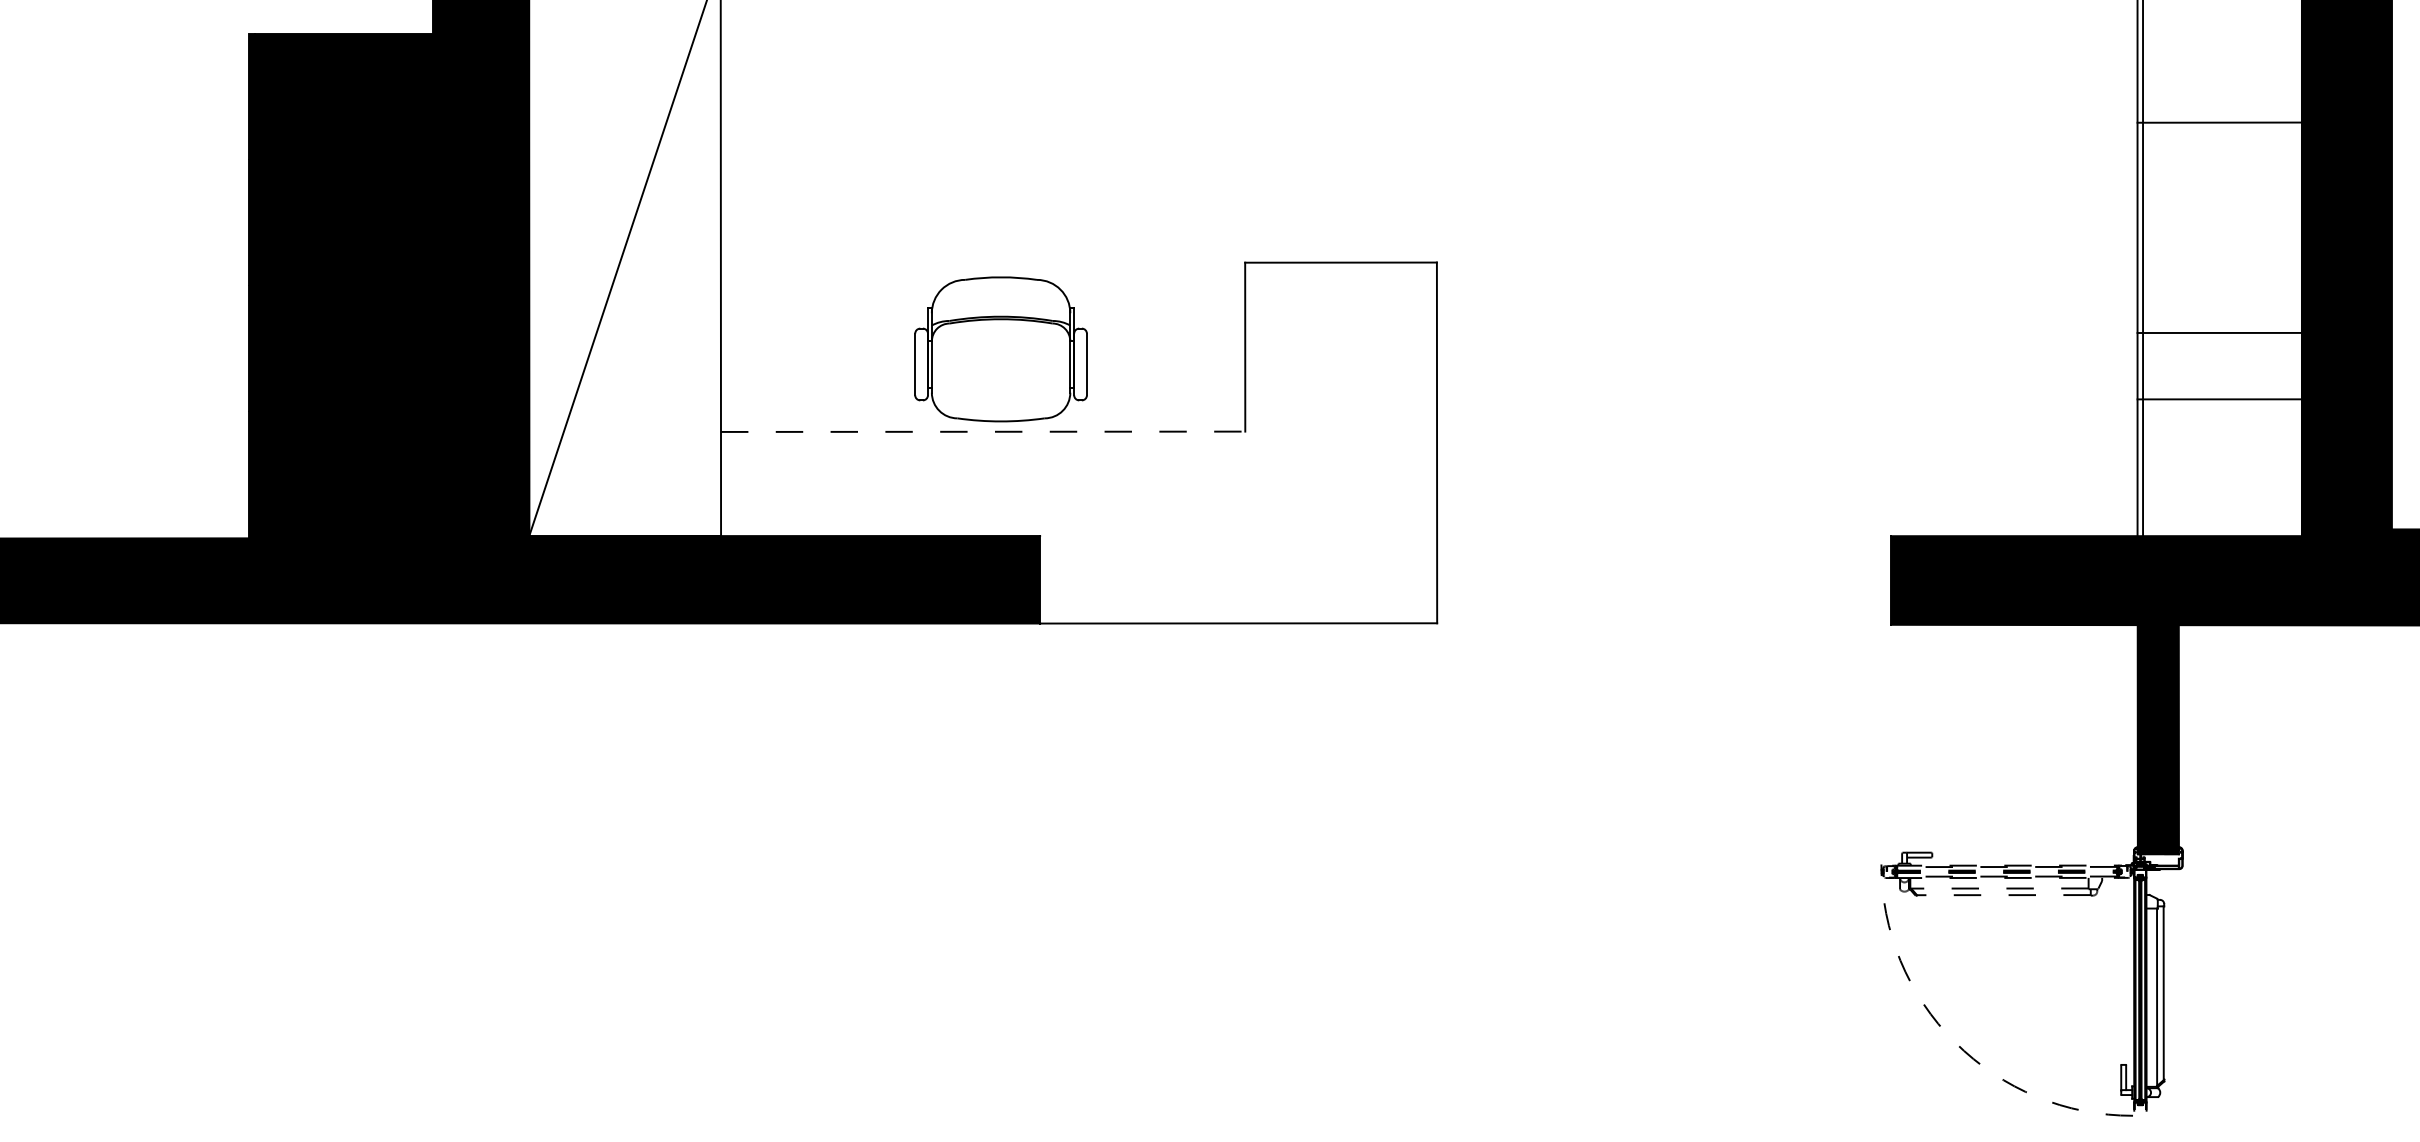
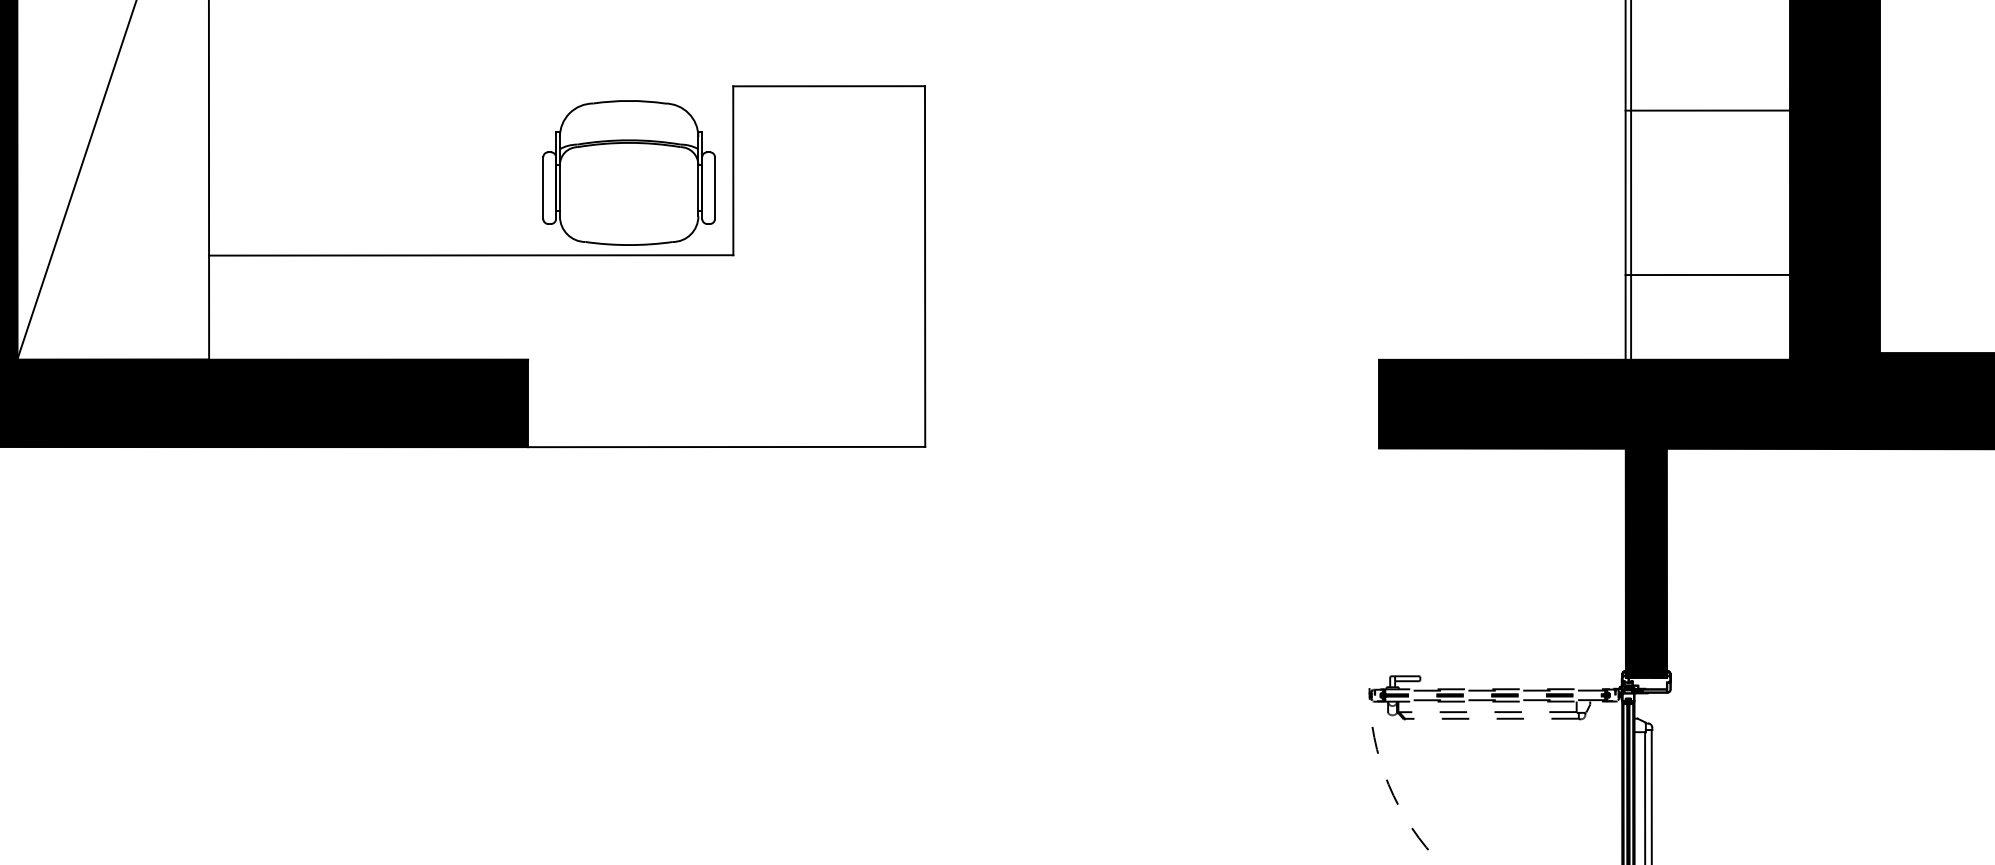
line: (2219, 332) -> (1707, 110), moved
part: (1000, 349) -> (628, 173), moved
line: (2219, 399) -> (1707, 275), moved
line: (983, 431) -> (471, 255), dashed -> solid

